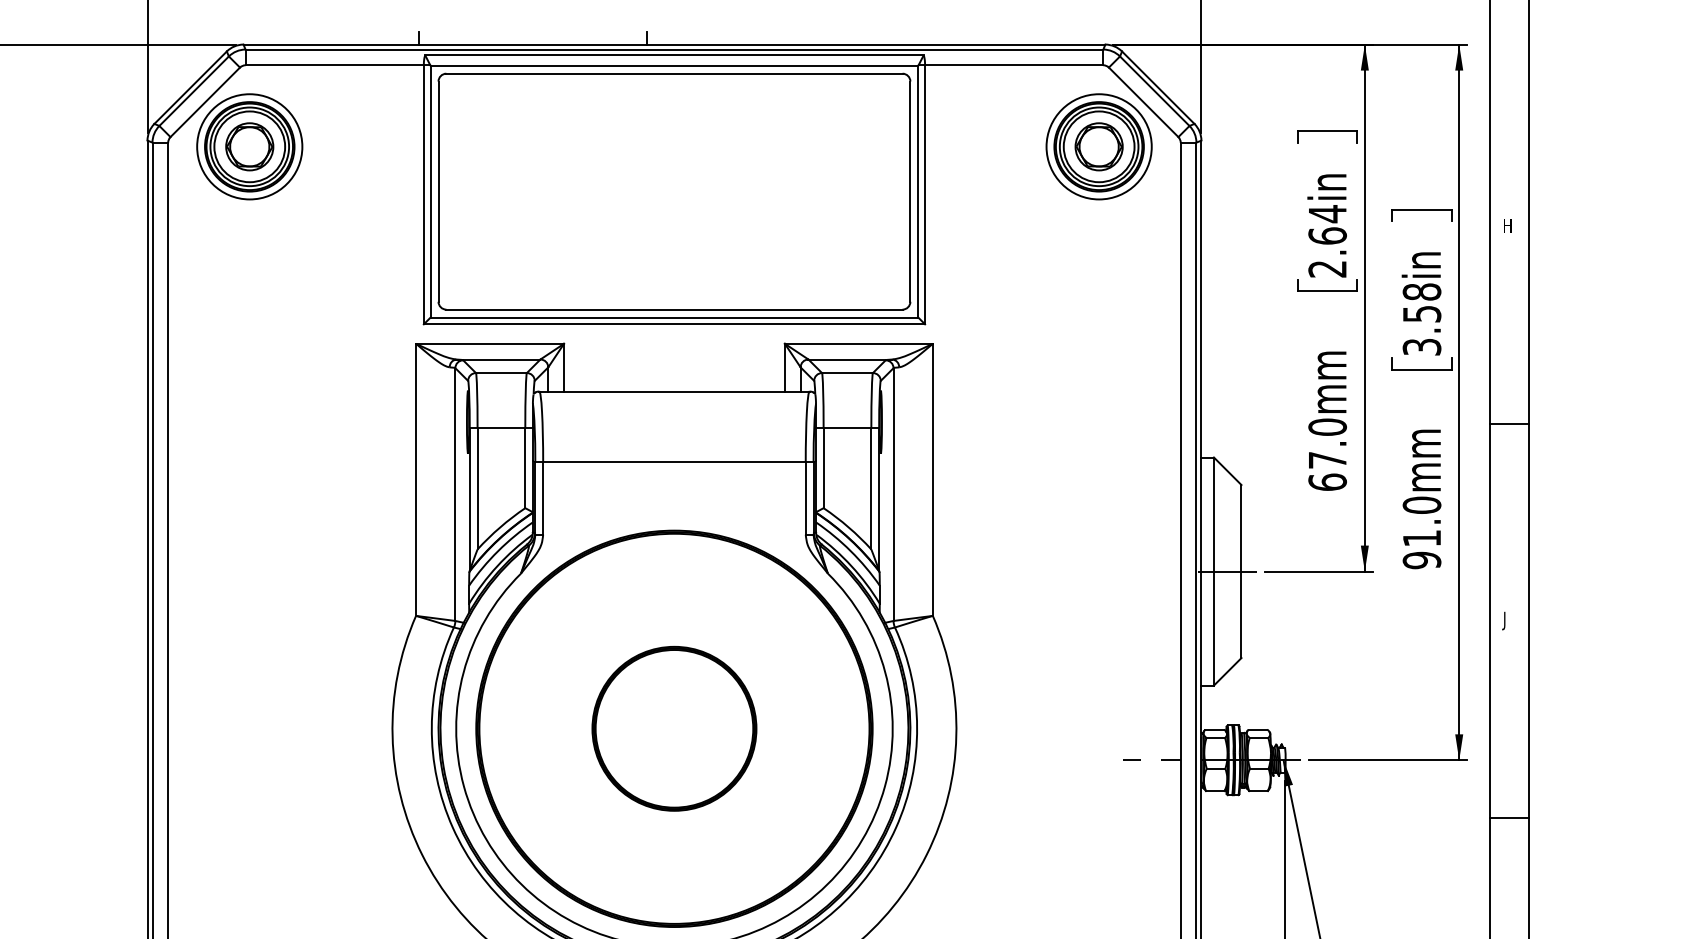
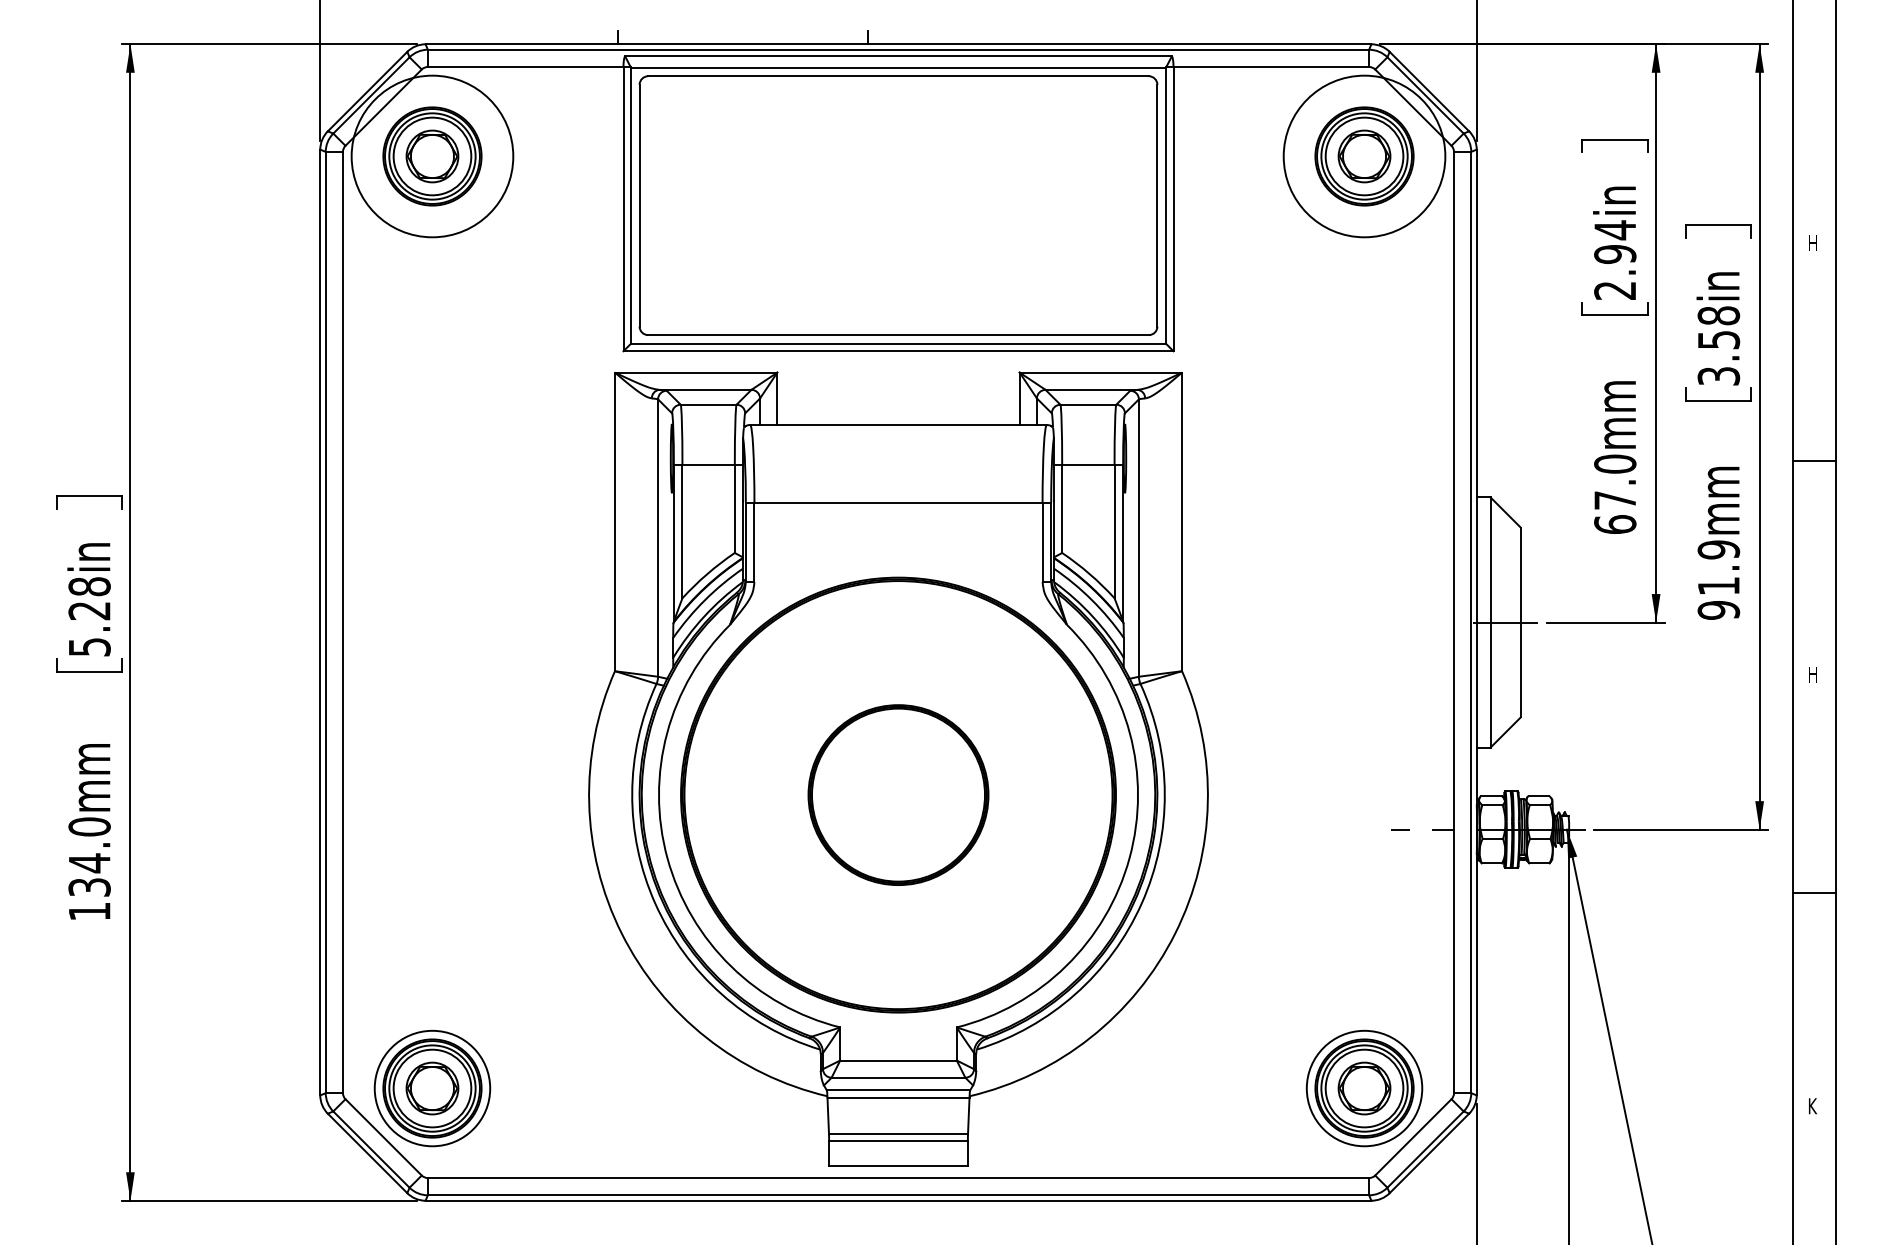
circle: (249, 146) -> (432, 156), size x1.4
circle: (1099, 146) -> (1364, 156), size x1.4
text: (1327, 235) -> (1615, 253), 2.64in -> 2.94in
text: (1421, 504) -> (1718, 549), 91.0mm -> 91.9mm
text: (1506, 620) -> (1811, 676), J -> H

